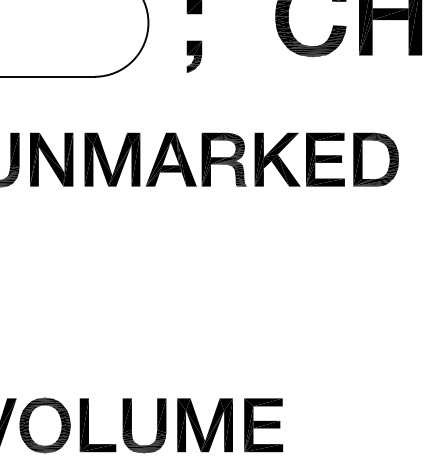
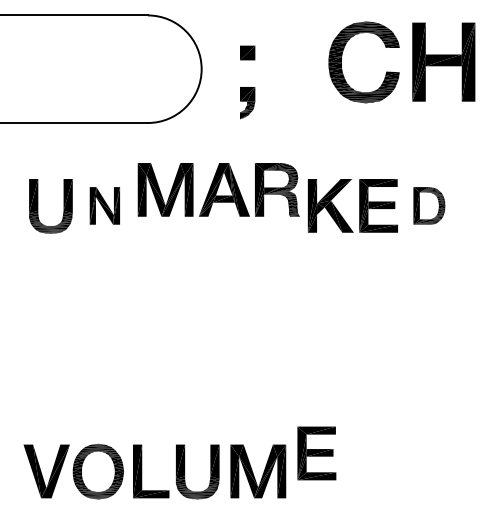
part: (51, 159) -> (104, 205), size x0.7
part: (165, 159) -> (218, 189), moved
part: (376, 159) -> (429, 205), size x0.7
part: (263, 425) -> (316, 453), moved

